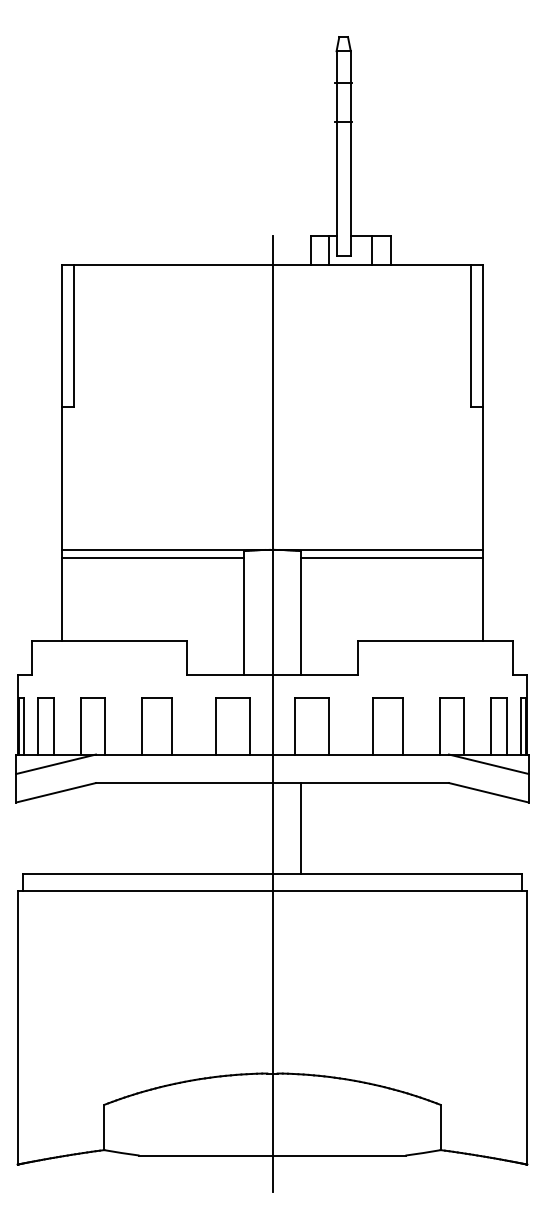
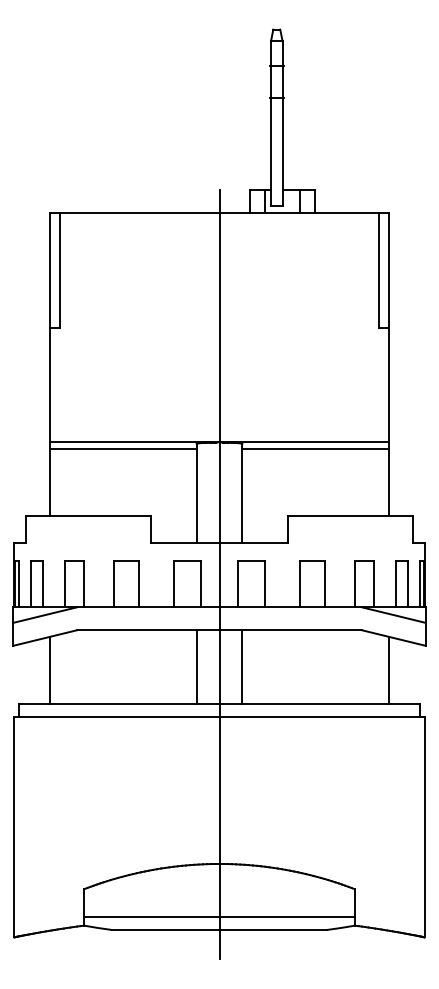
line: (243, 828) -> (196, 666), added
line: (61, 831) -> (49, 669), added
line: (483, 831) -> (389, 669), added
line: (272, 1138) -> (219, 916), added

